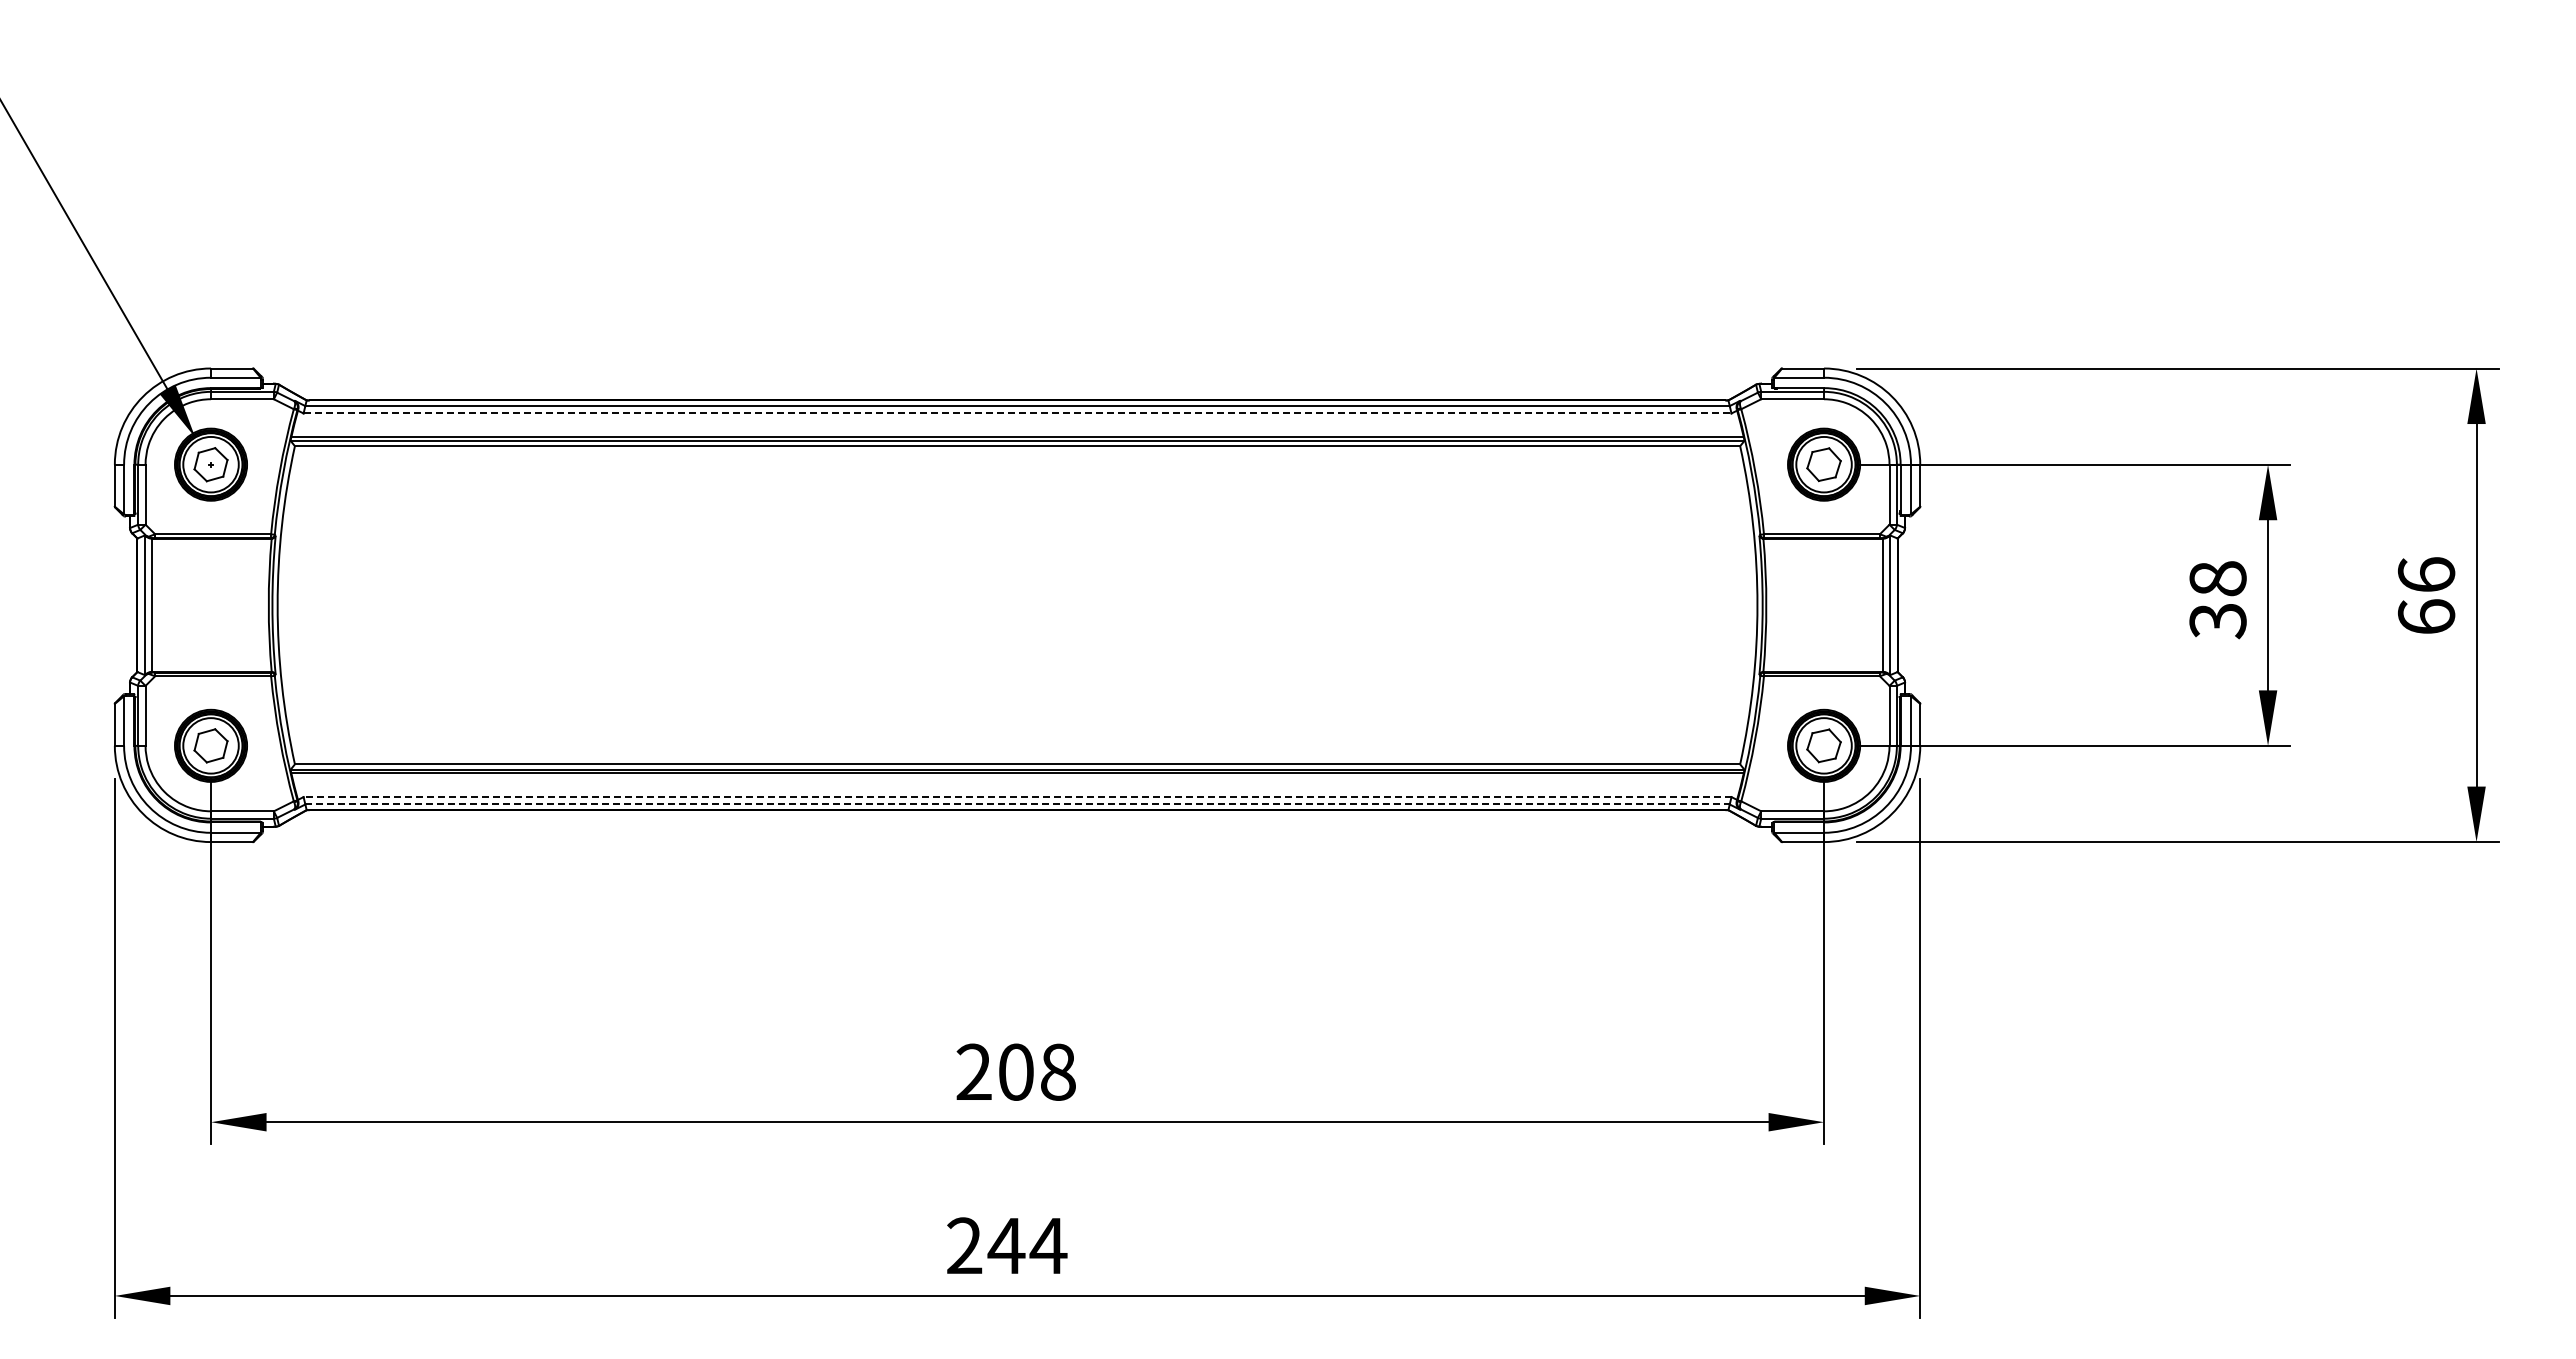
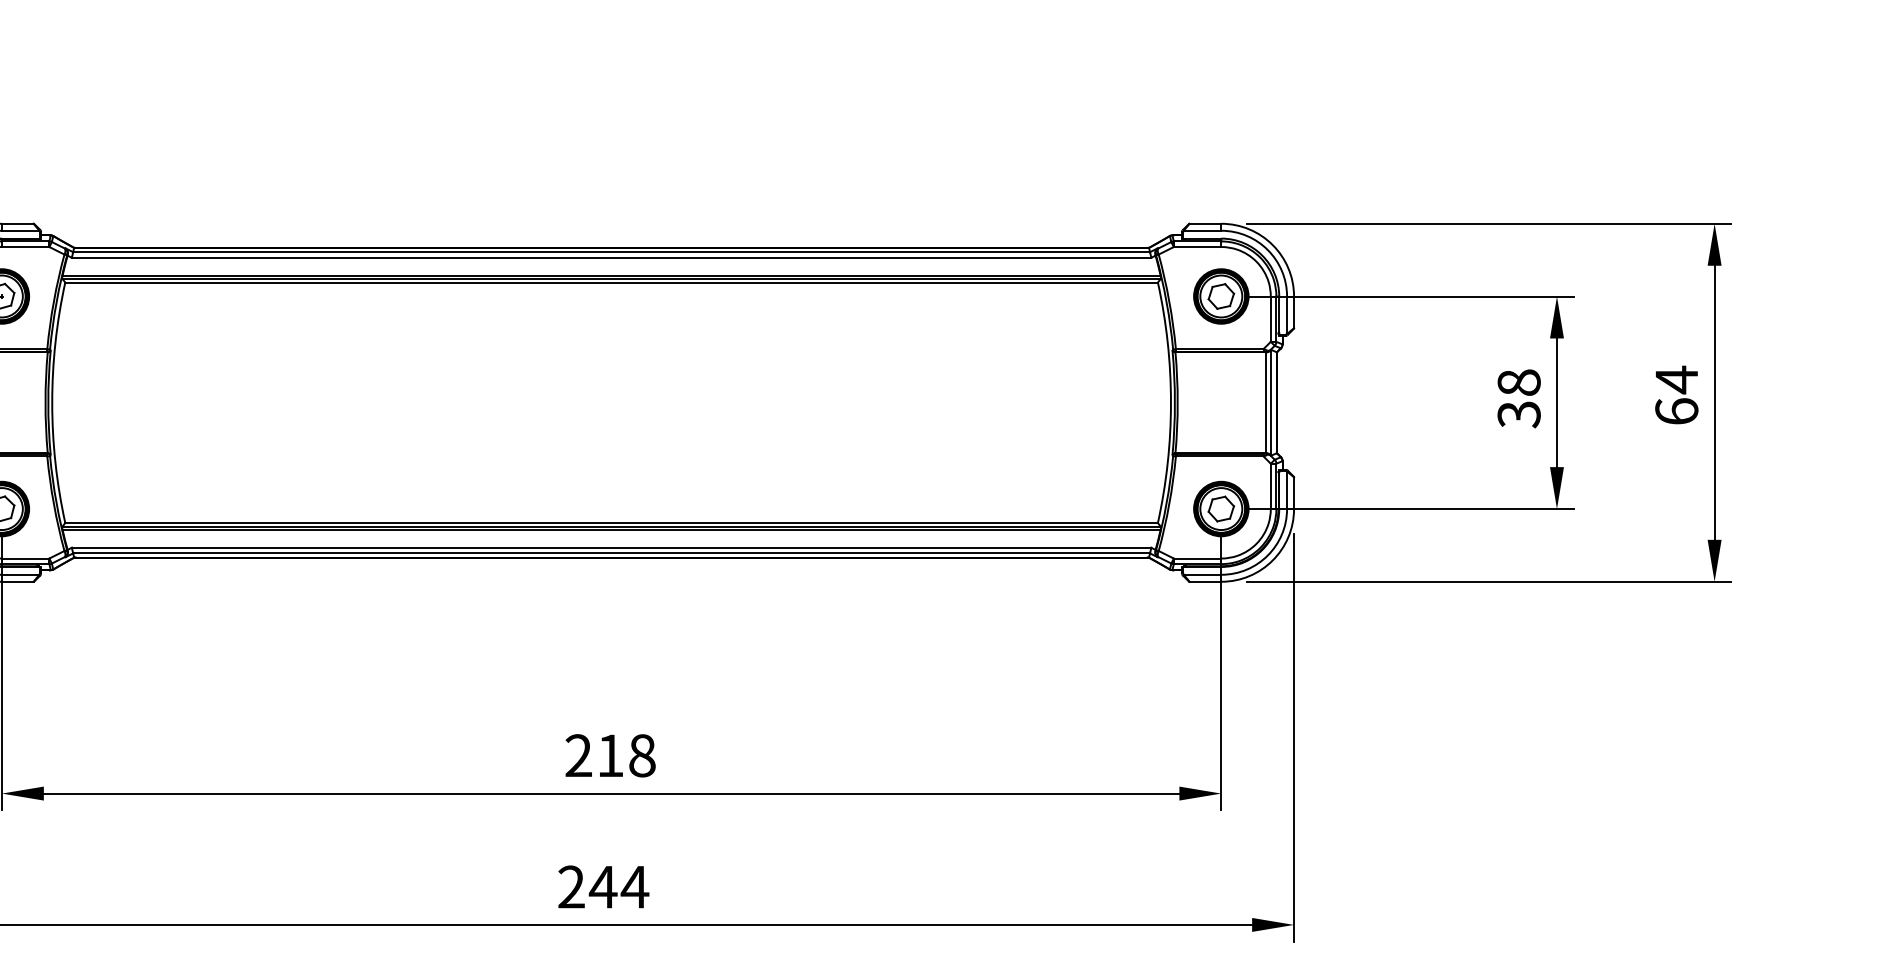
line: (1017, 413) -> (611, 257), dashed -> solid
text: (2426, 575) -> (1676, 380), 66 -> 64
line: (1017, 797) -> (611, 548), dashed -> solid
line: (1018, 804) -> (612, 553), dashed -> solid
text: (1016, 1071) -> (610, 755), 208 -> 218

